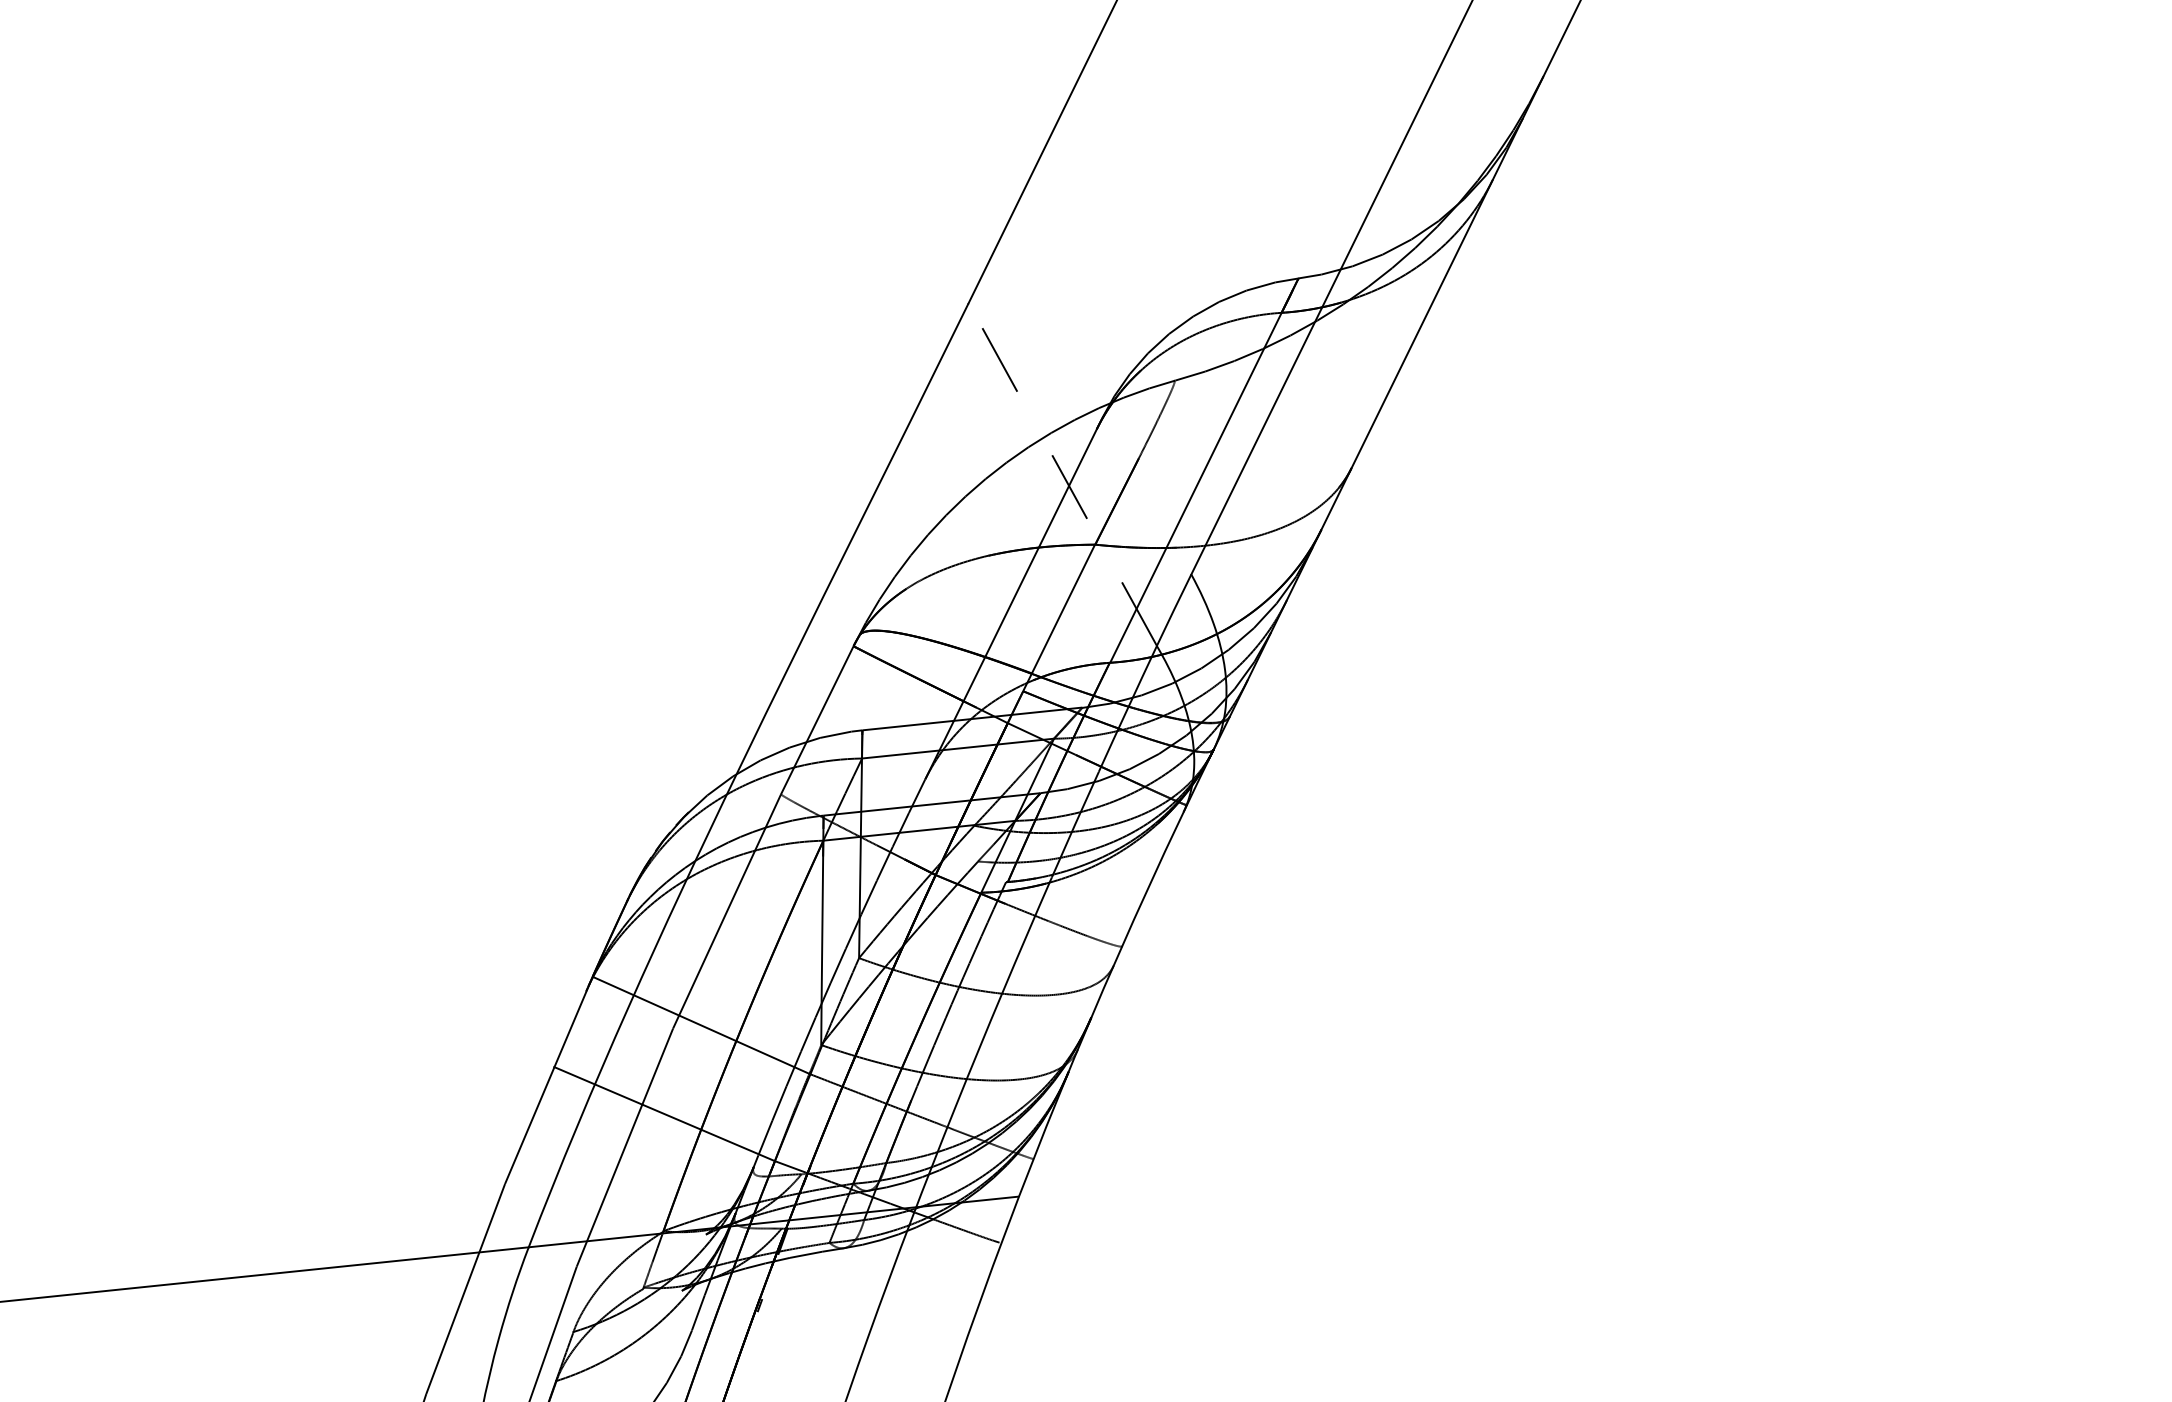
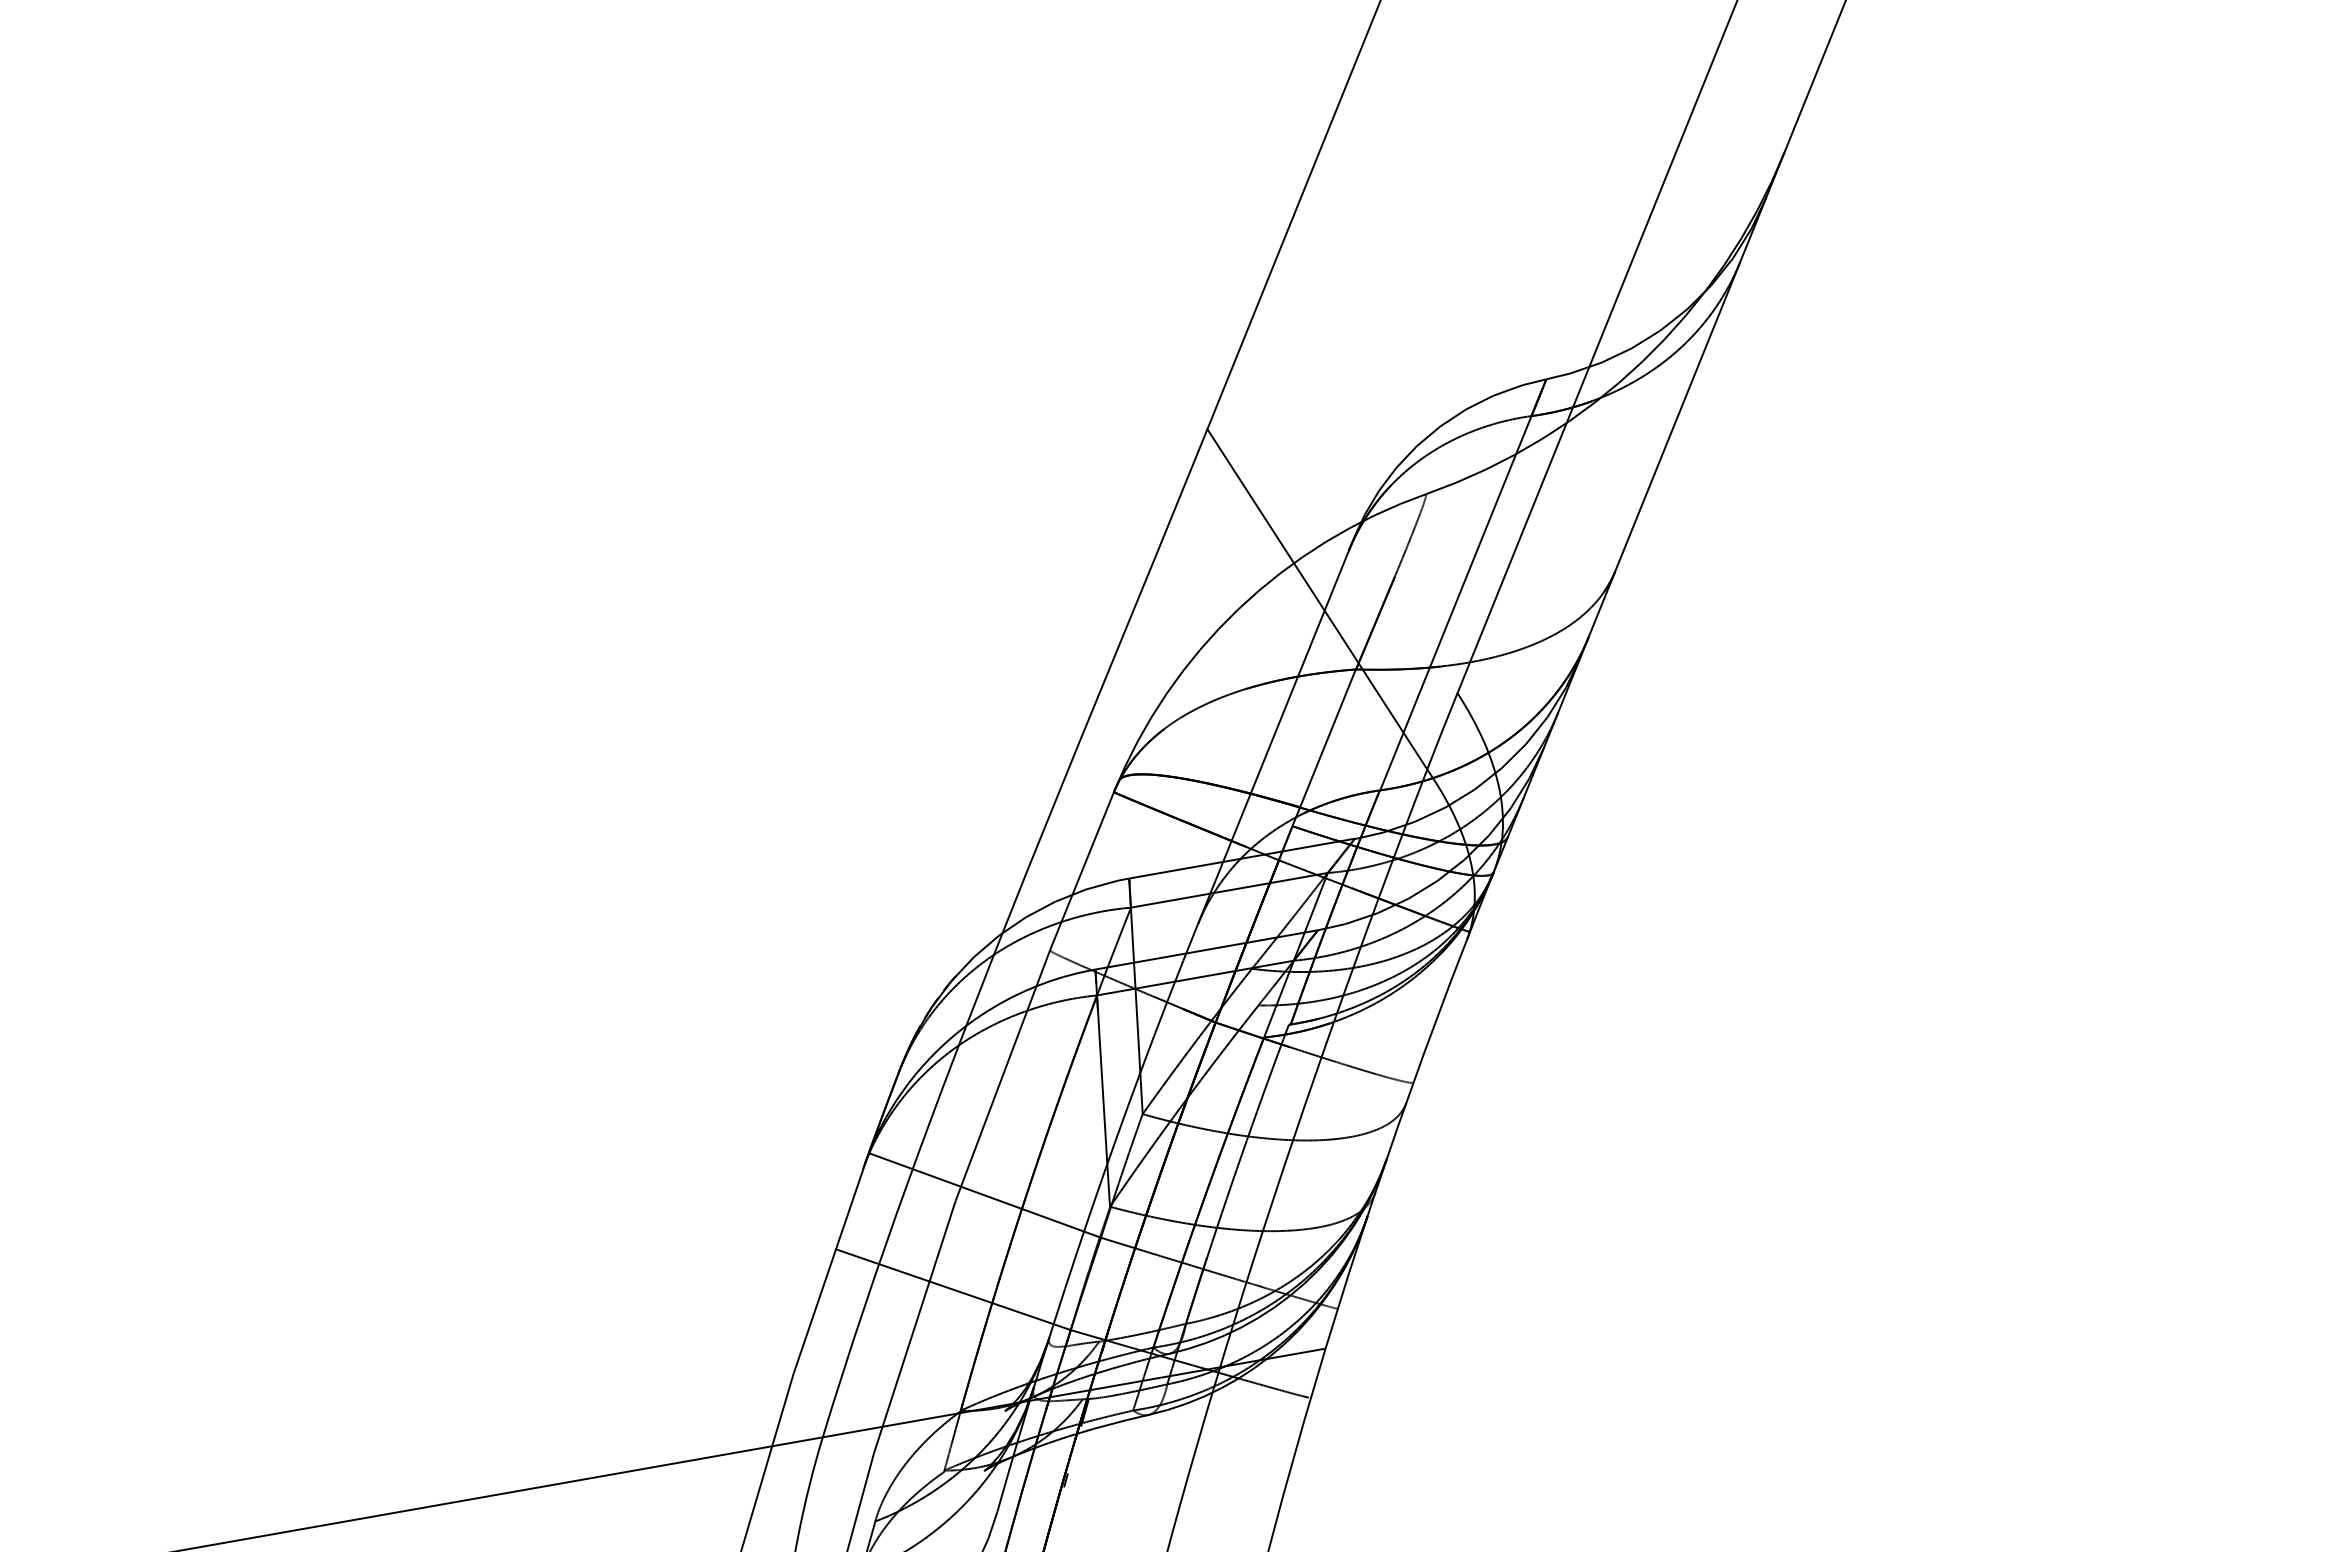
line: (1062, 474) -> (1317, 599), dashed -> solid

